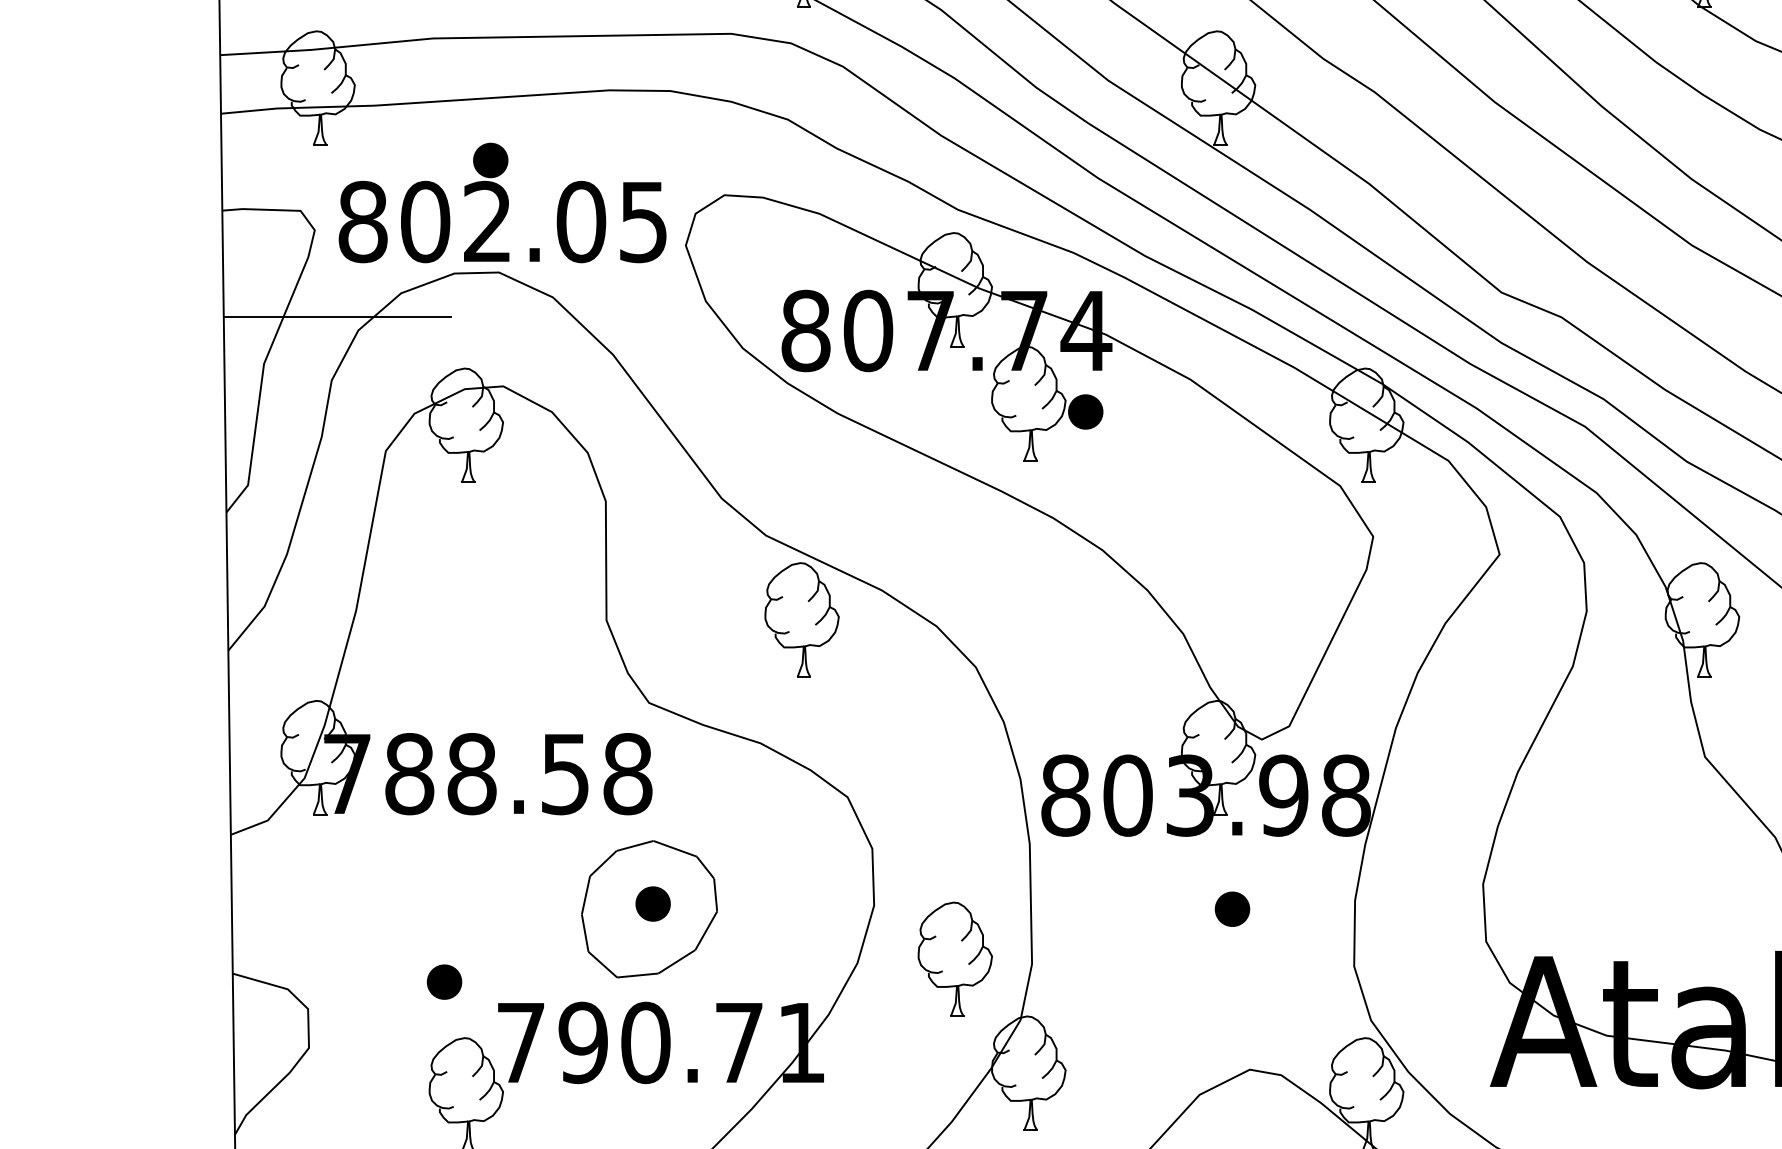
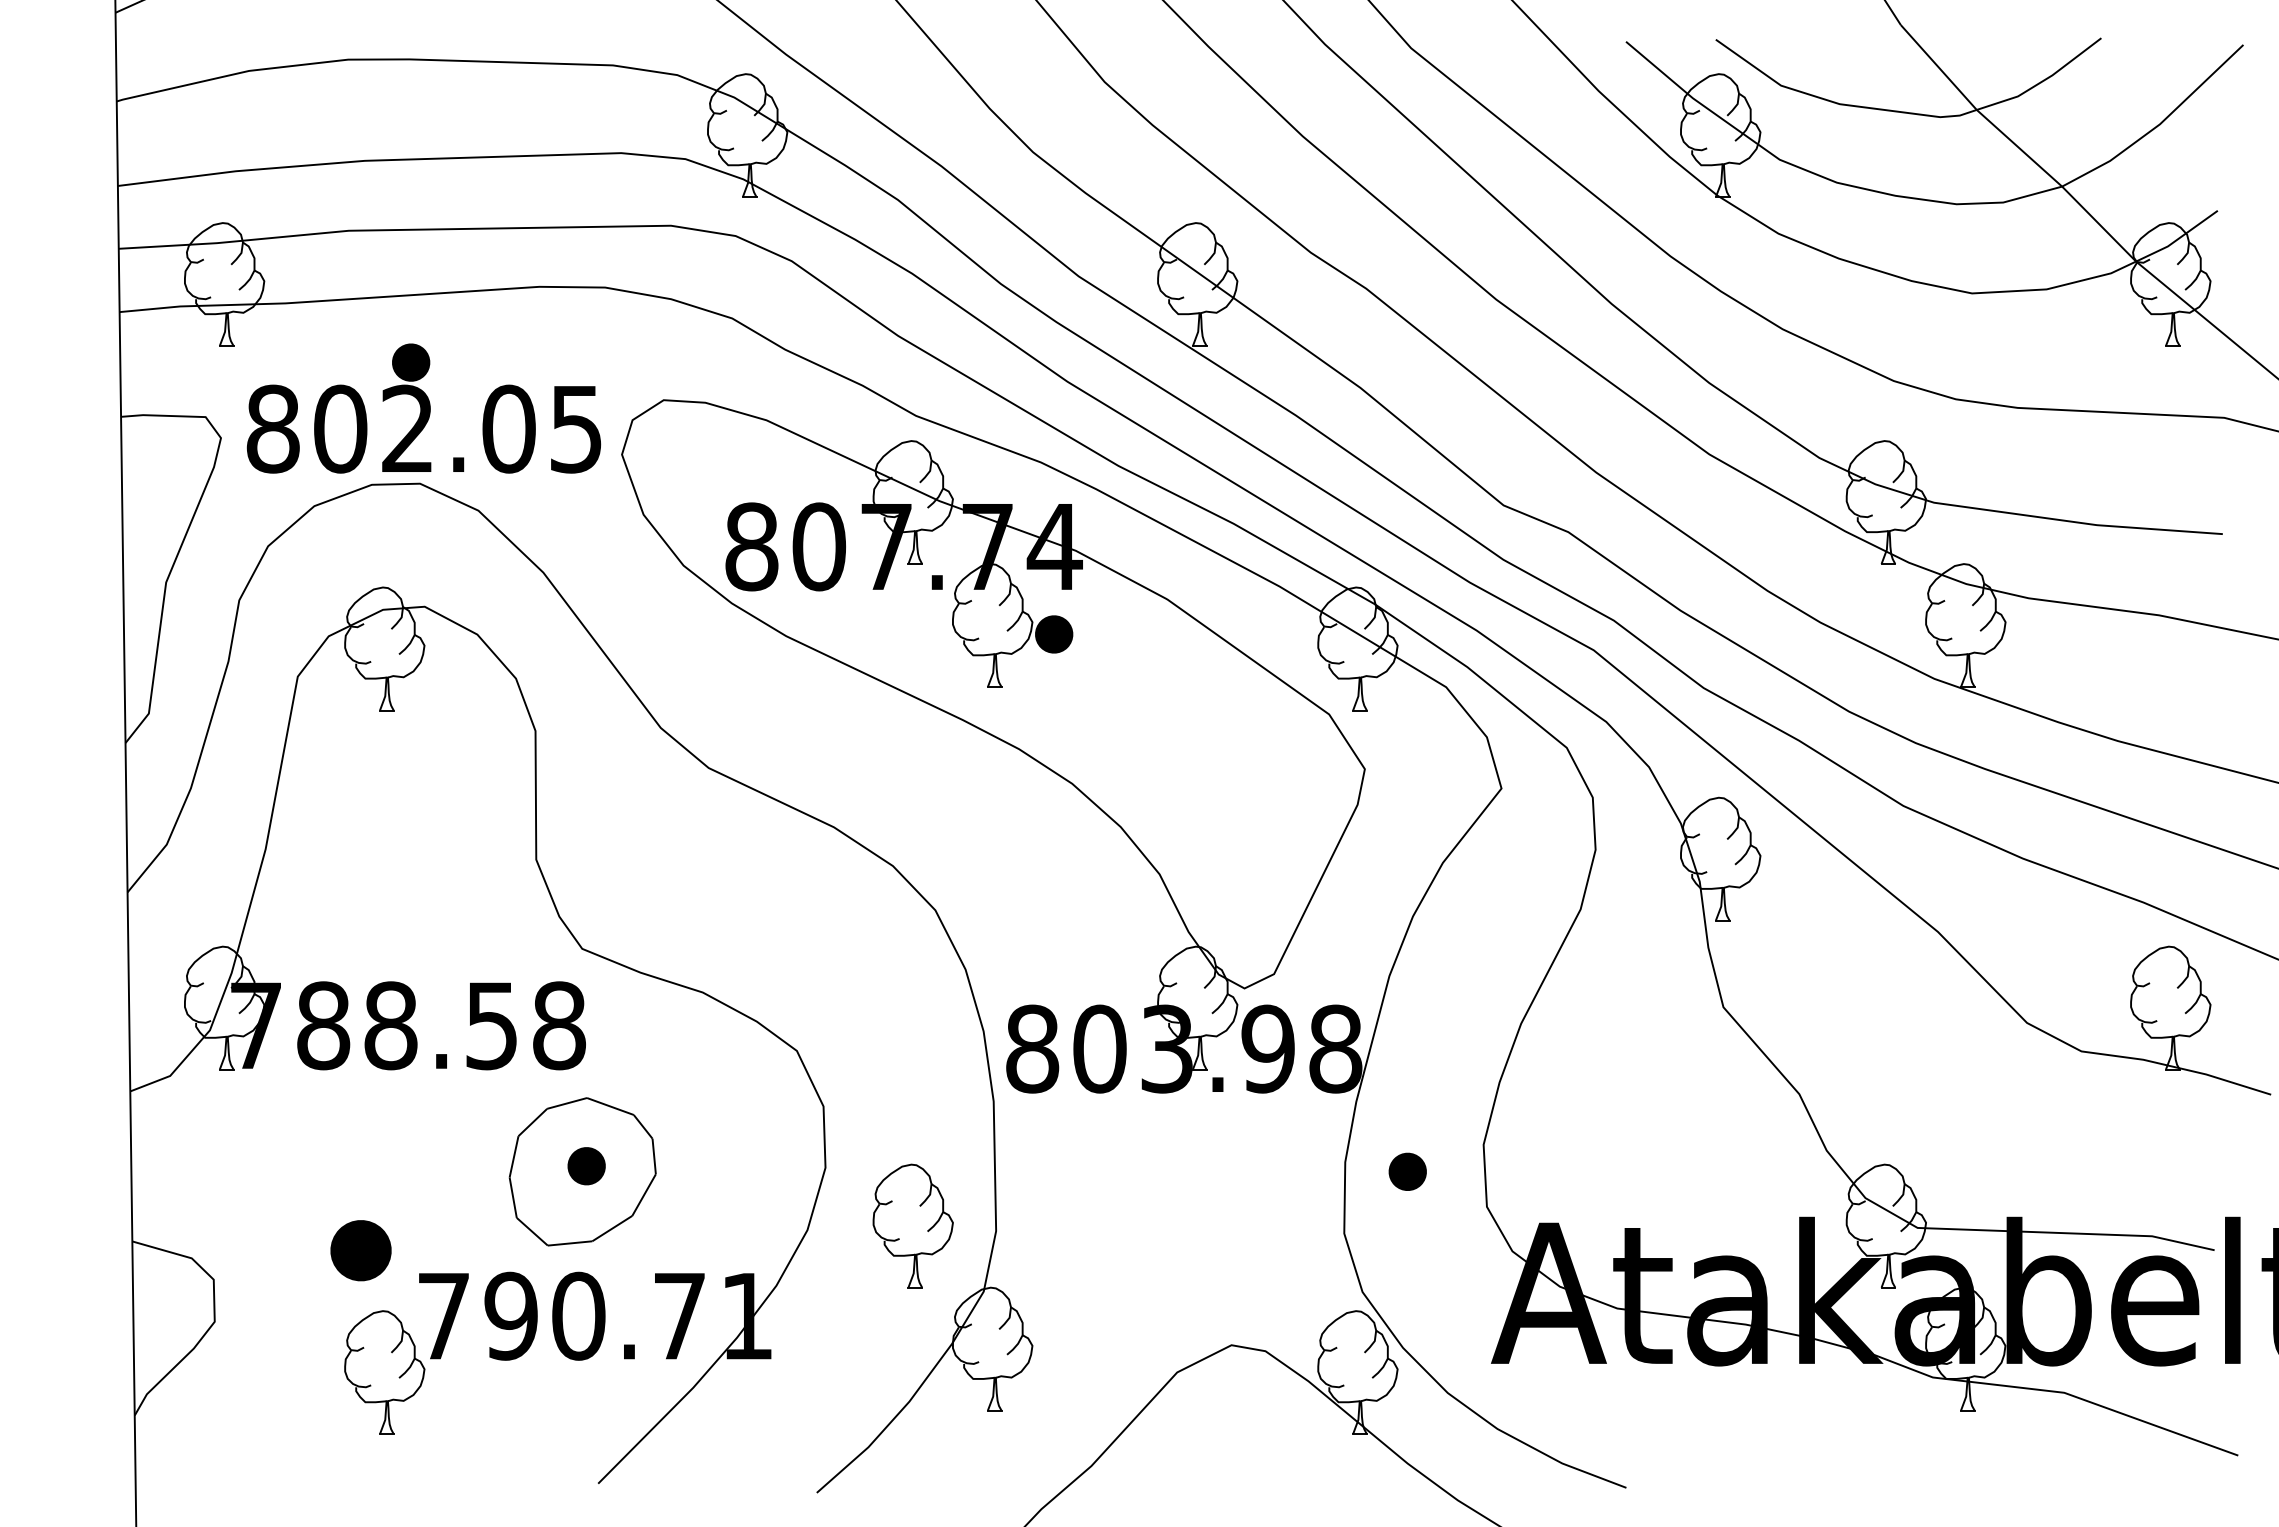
line: (336, 317) -> (244, 532), removed
part: (801, 619) -> (747, 858), removed
part: (1232, 908) -> (1407, 1171), moved
part: (444, 982) -> (361, 1250), size x1.6

